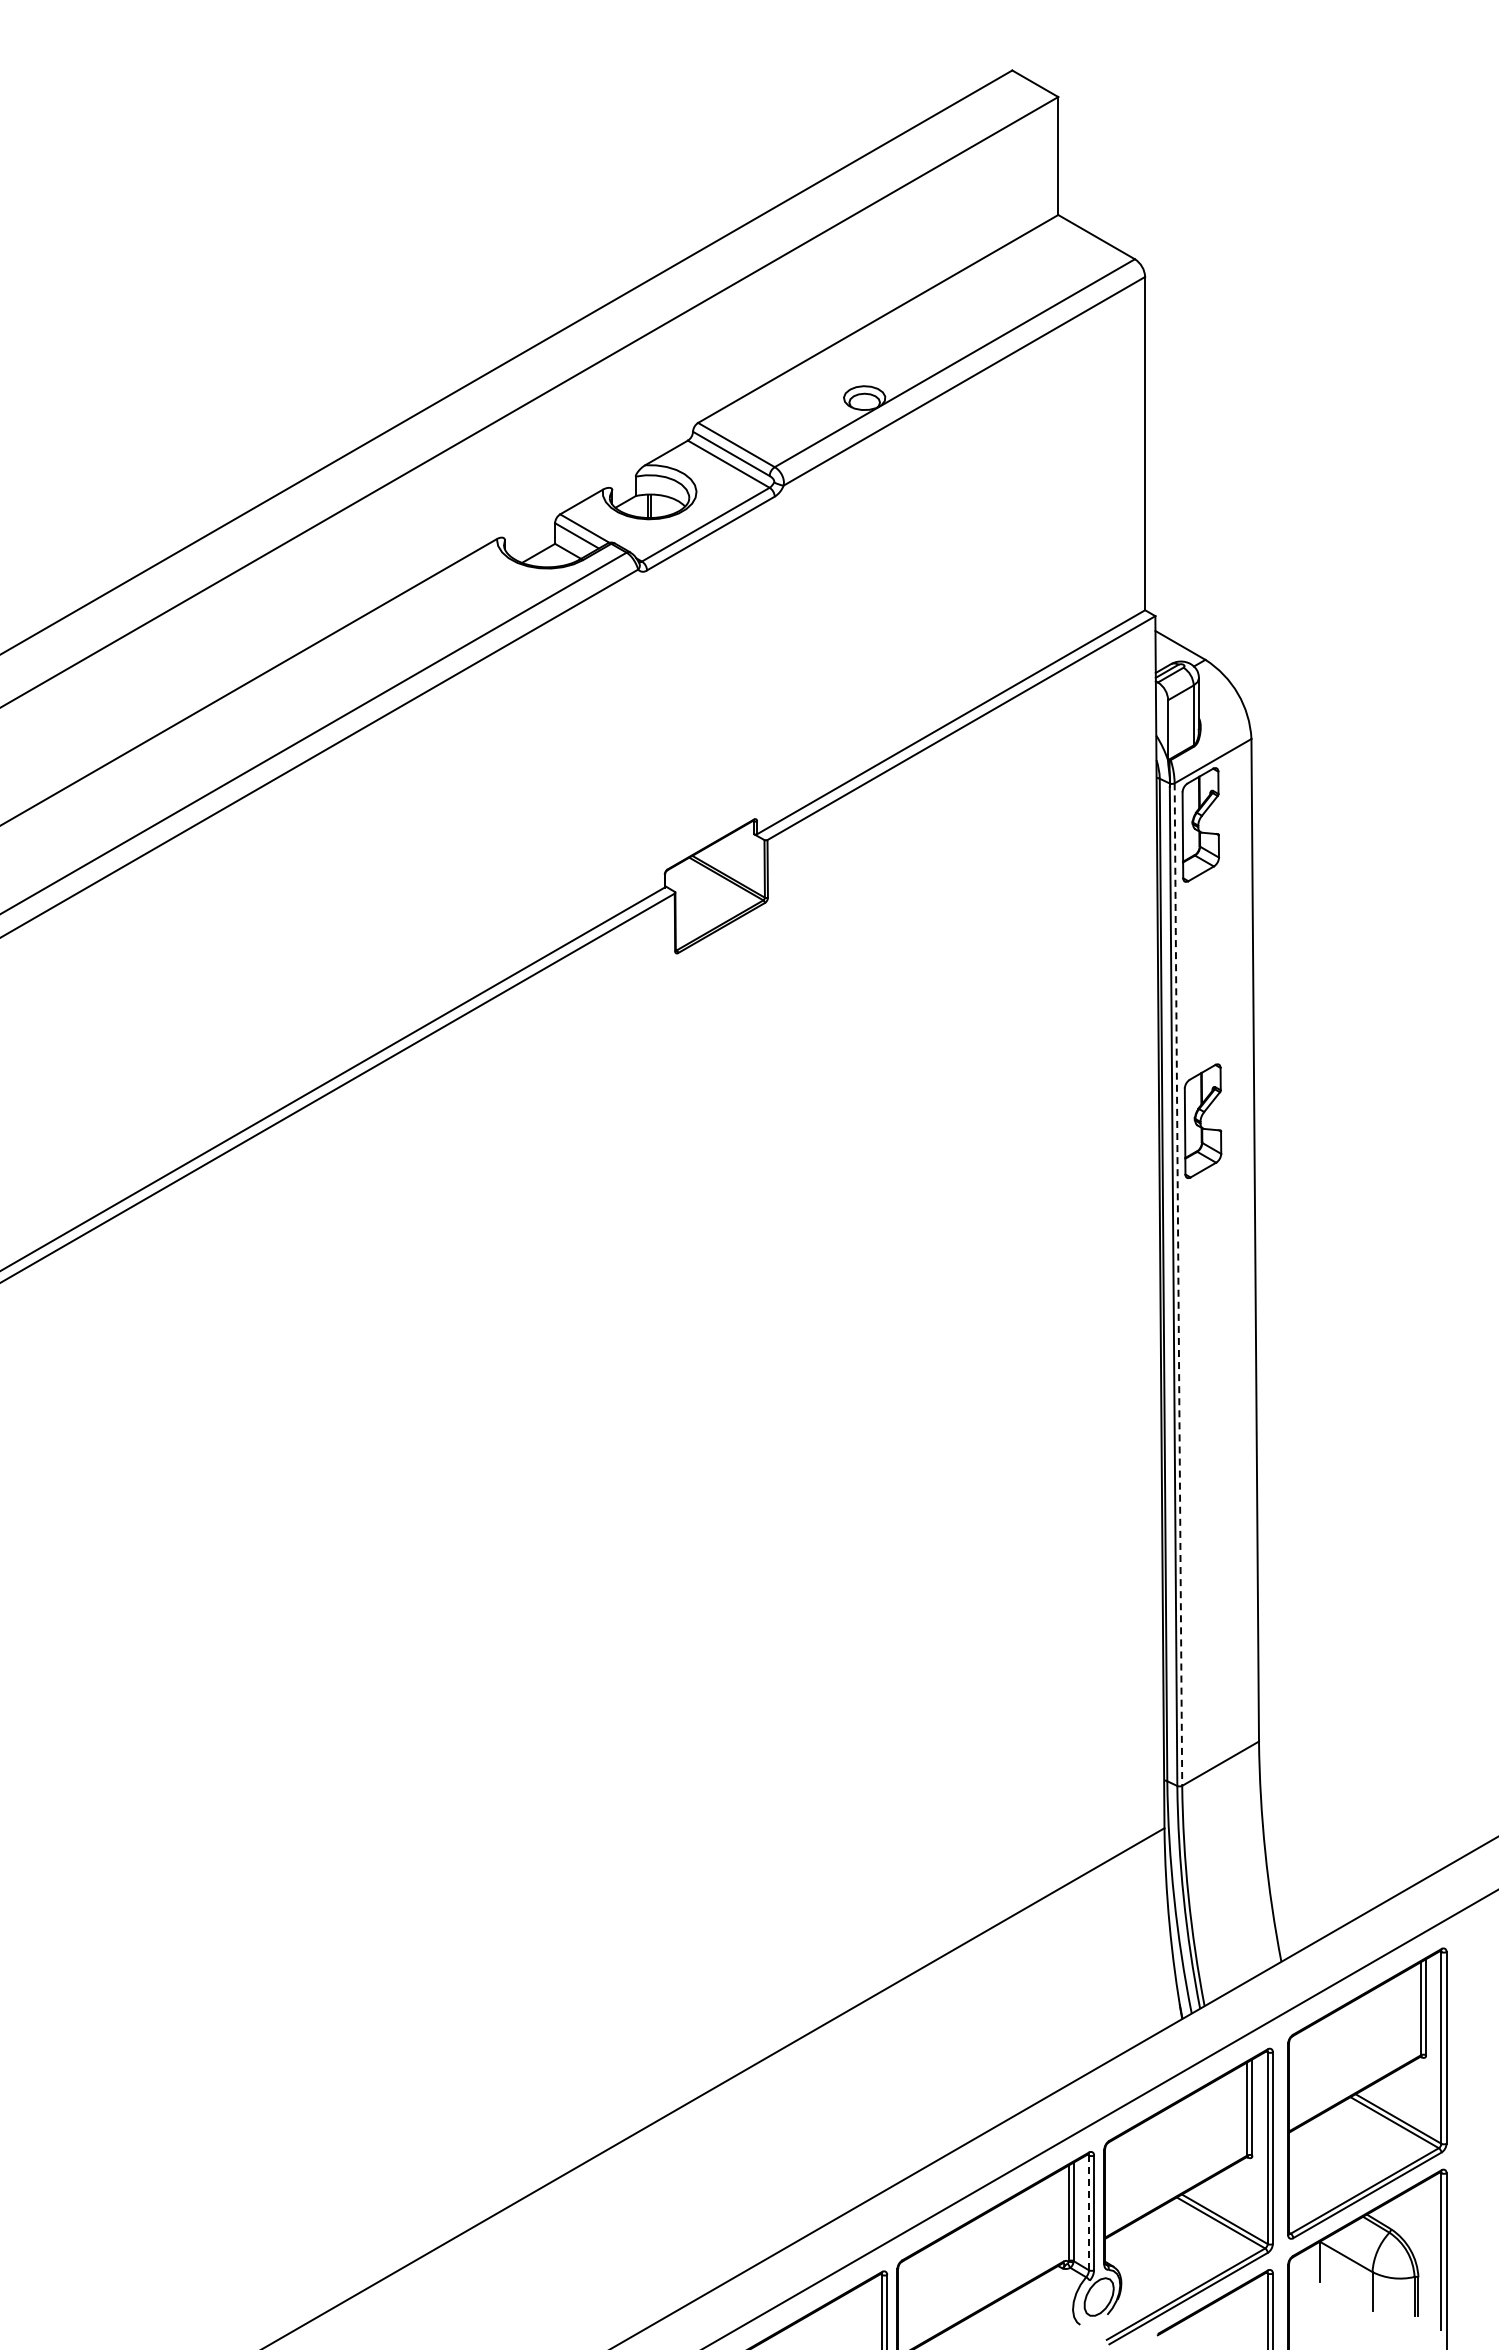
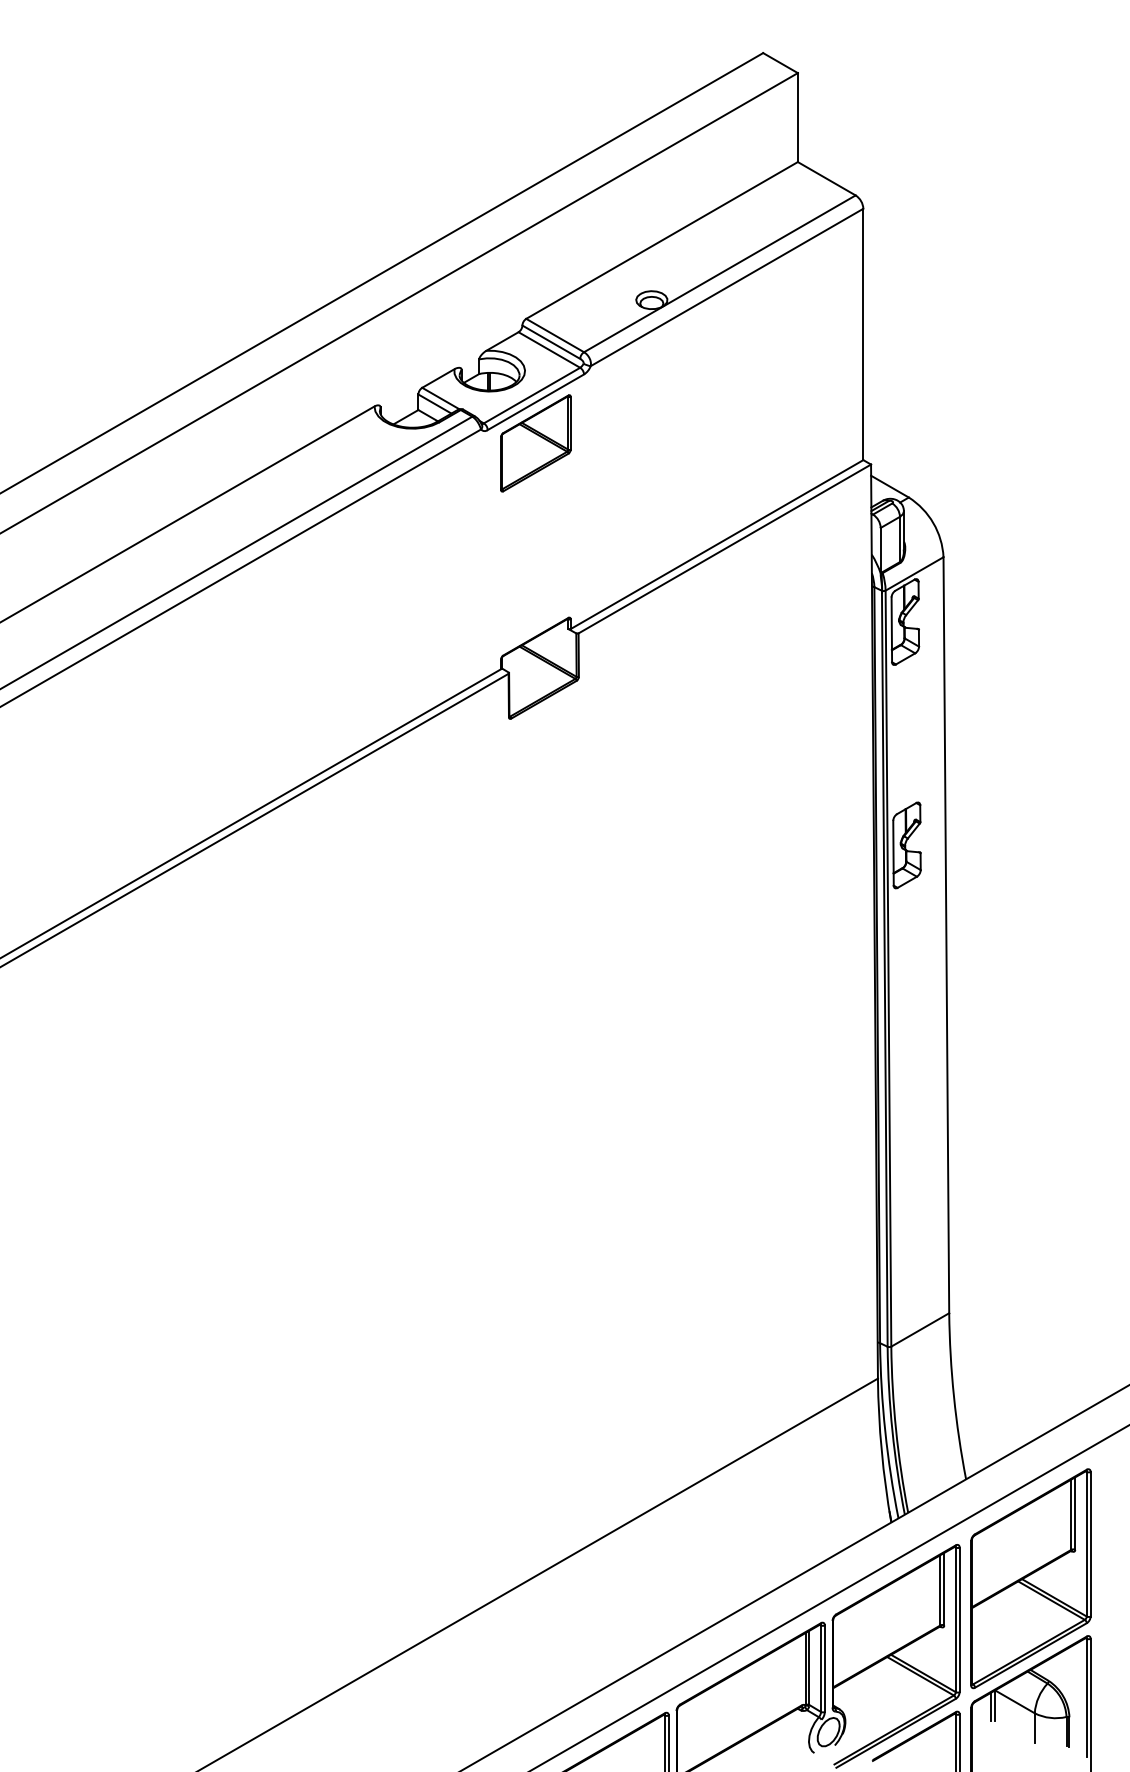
part: (710, 587) -> (535, 442), added
line: (1178, 1285) -> (888, 969), dashed -> solid
line: (1088, 2212) -> (820, 1668), dashed -> solid
line: (1315, 2262) -> (991, 1706), added

